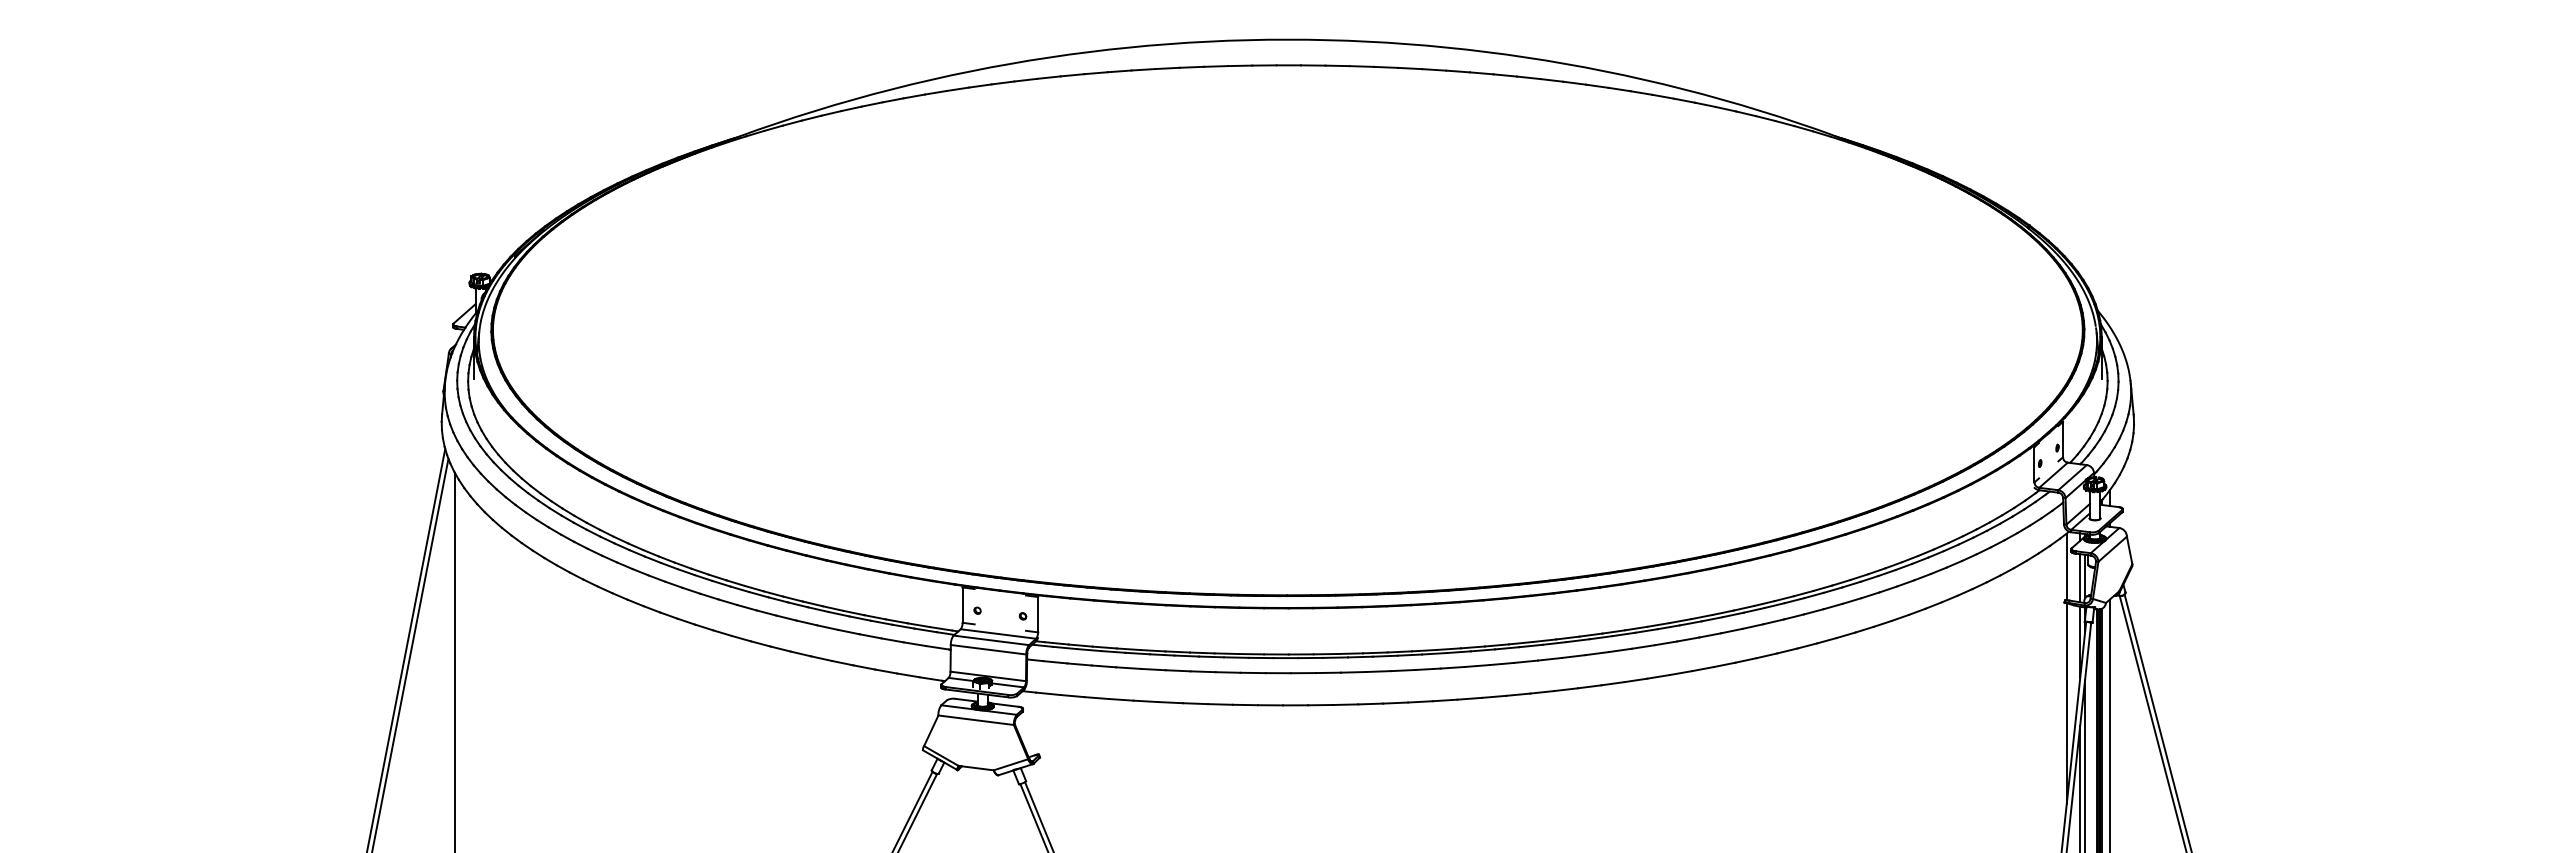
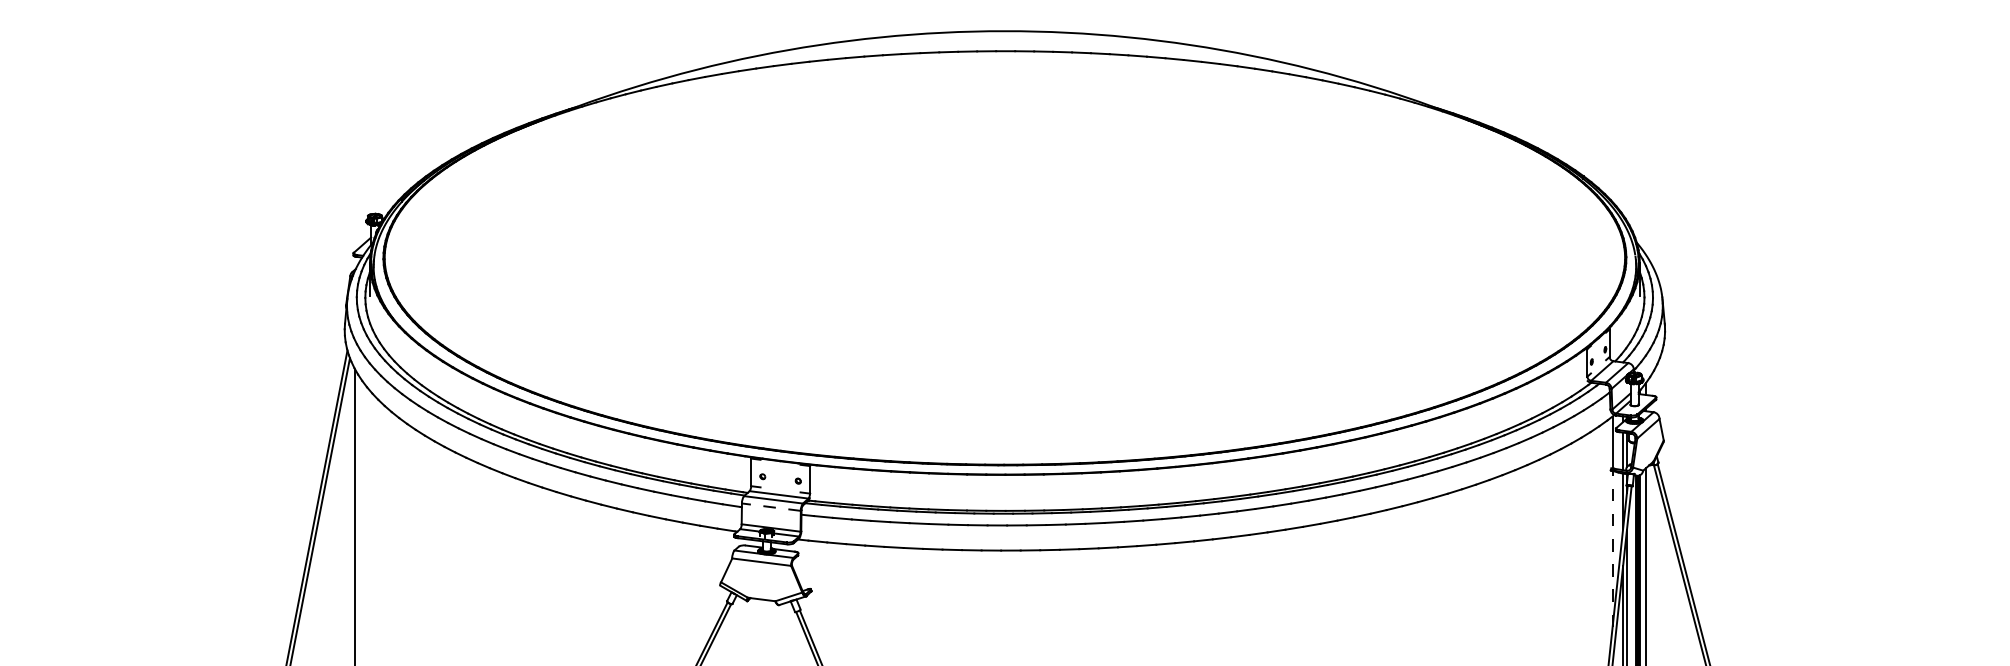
line: (988, 649) -> (771, 506), solid -> dashed
line: (2066, 702) -> (1612, 548), solid -> dashed

